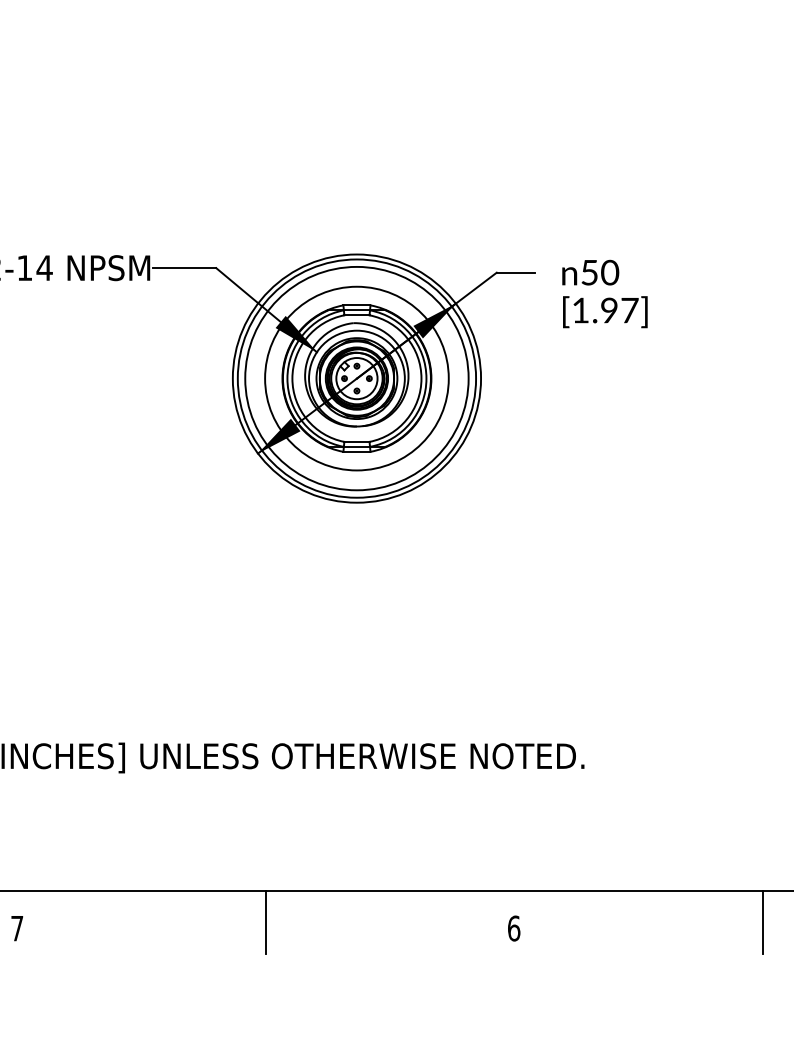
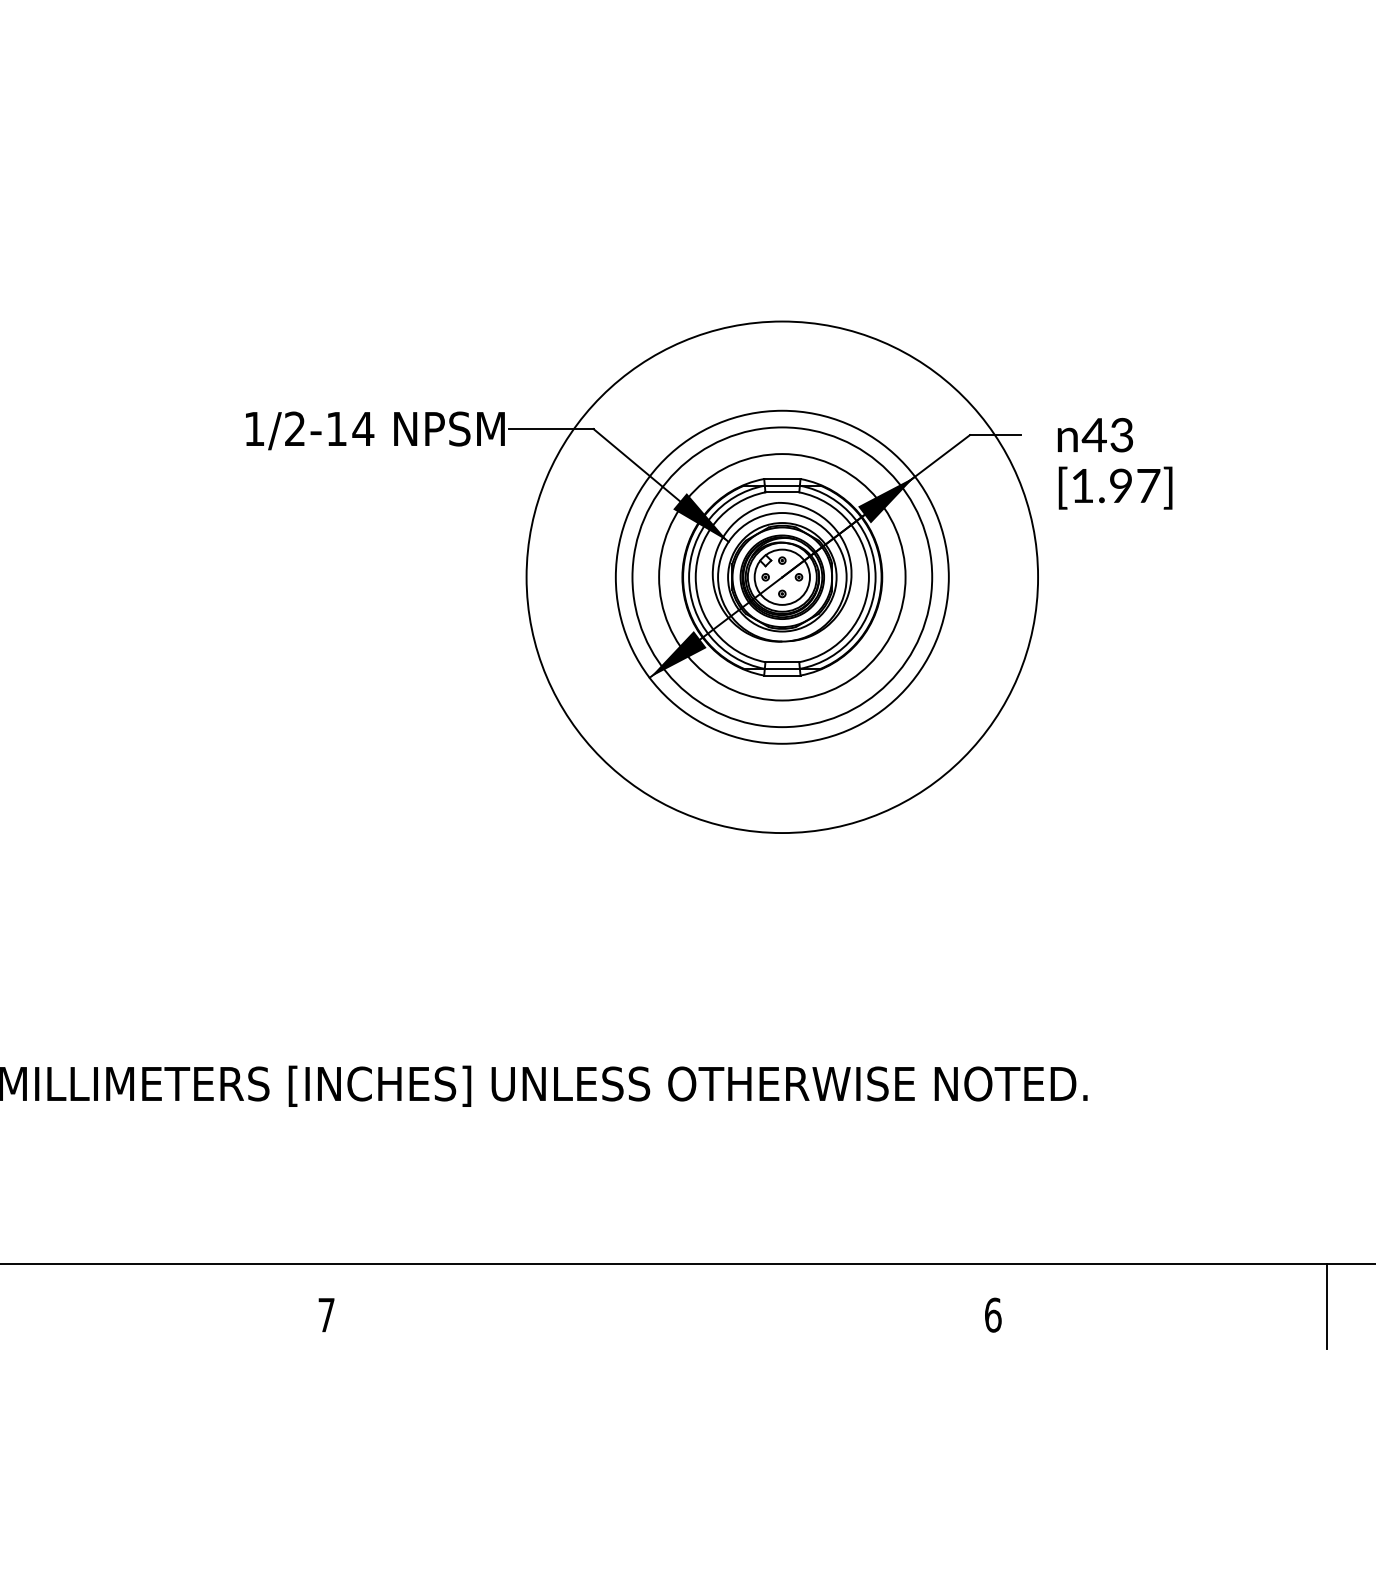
text: (599, 272) -> (1107, 435), 50 -> 43
circle: (357, 378) -> (782, 577), size x1.6
line: (265, 922) -> (659, 1306), removed

